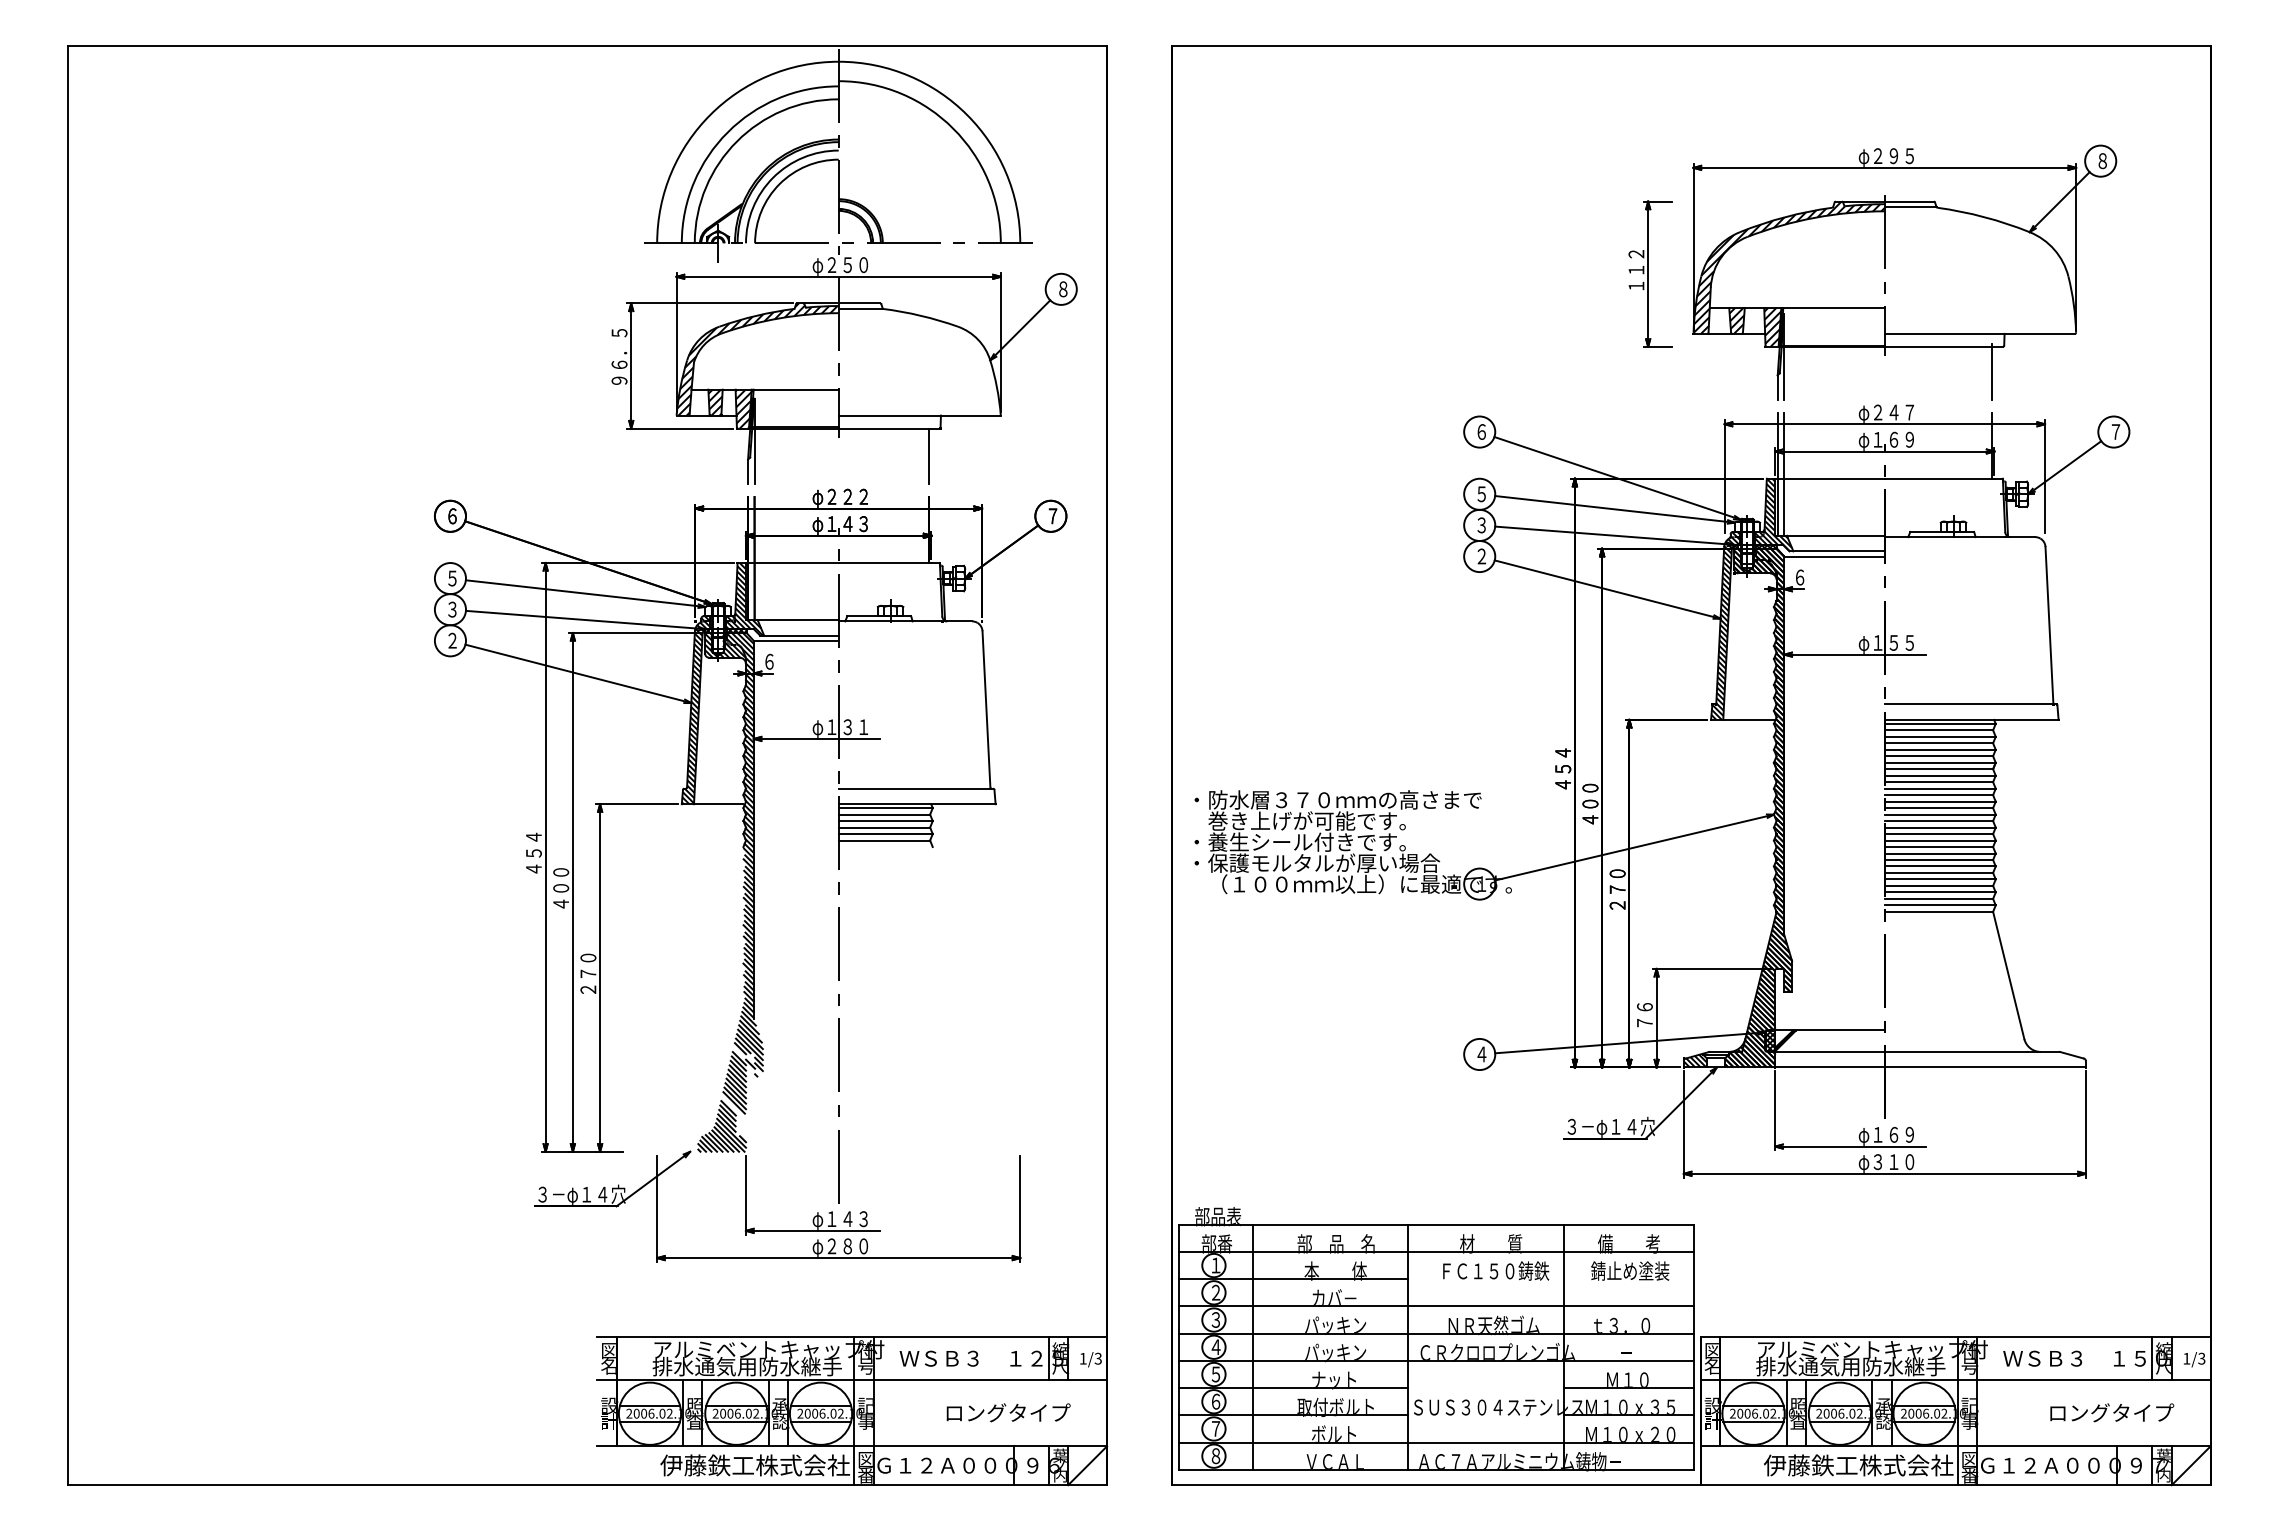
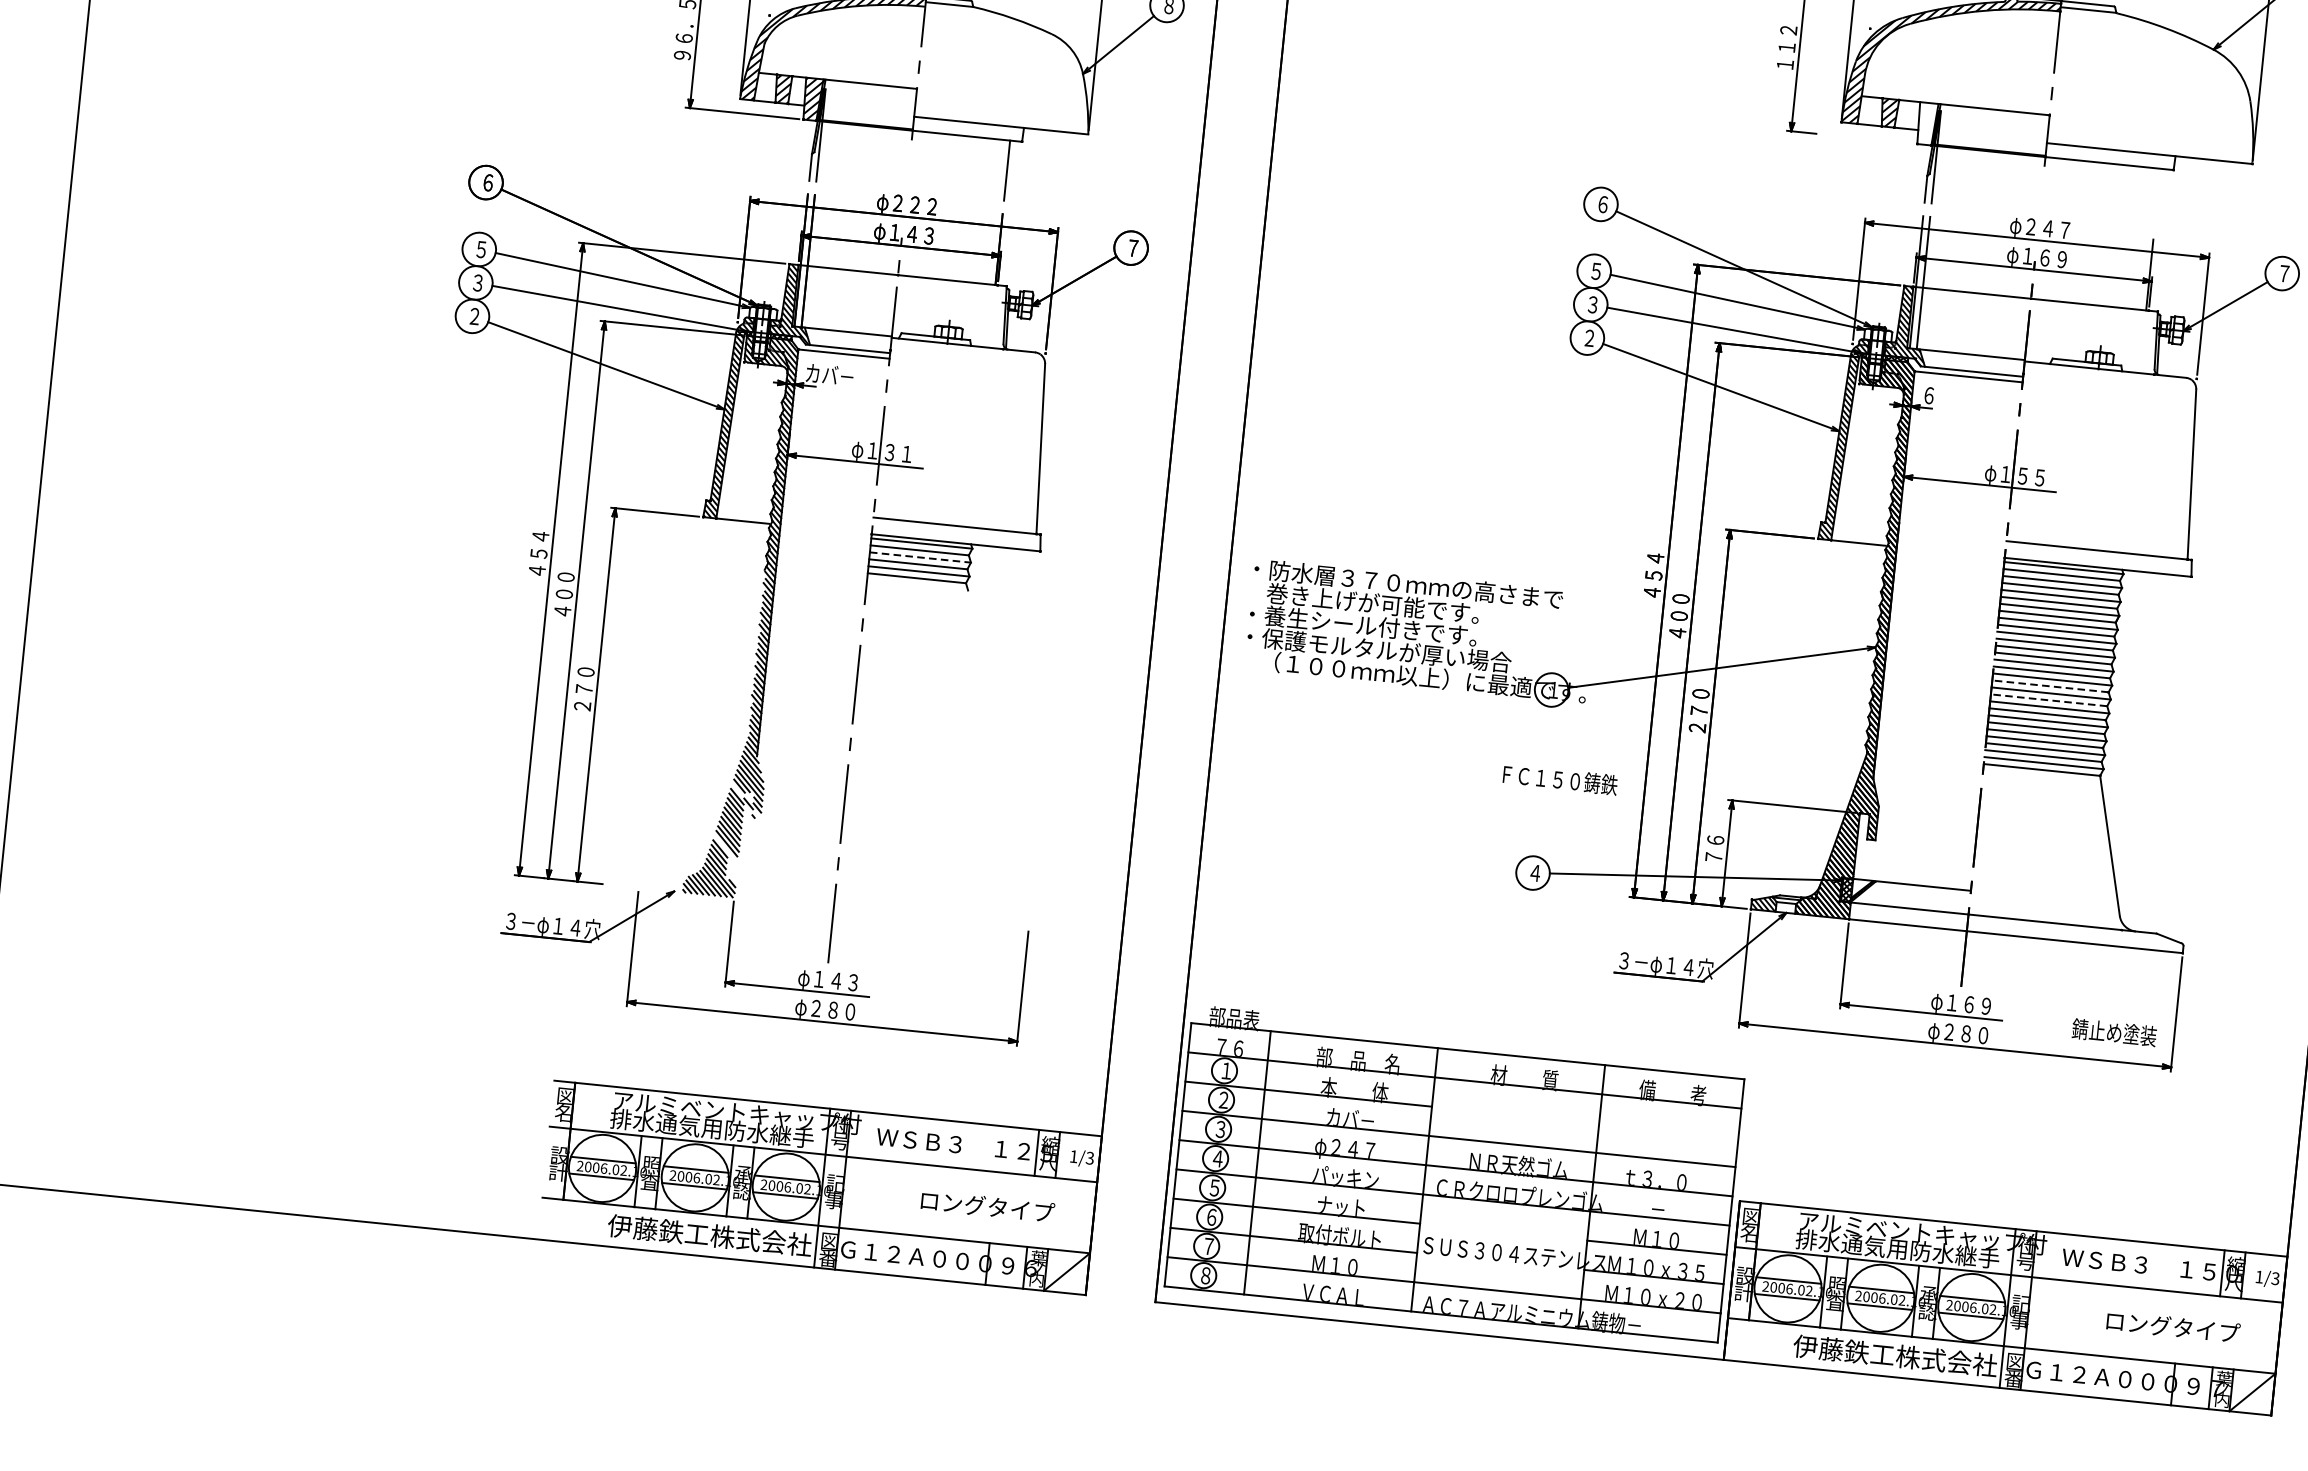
hatch: (1773, 326) -> (1928, 123), removed
line: (1991, 372) -> (2157, 196), removed
text: (785, 660) -> (830, 374), ６ -> カバ－
line: (886, 821) -> (921, 558), solid -> dashed
line: (1938, 834) -> (2049, 686), solid -> dashed
line: (1938, 847) -> (2048, 700), solid -> dashed
text: (1885, 1162) -> (1957, 1033), φ３１０ -> φ２８０
text: (1216, 1243) -> (1229, 1047), 部番 -> ７６
text: (1496, 1270) -> (1560, 779), moved
text: (1630, 1270) -> (2114, 1032), moved
text: (1335, 1326) -> (1348, 1149), パッキン -> φ２４７
text: (1333, 1433) -> (1334, 1264), ボルト -> Ｍ１０

